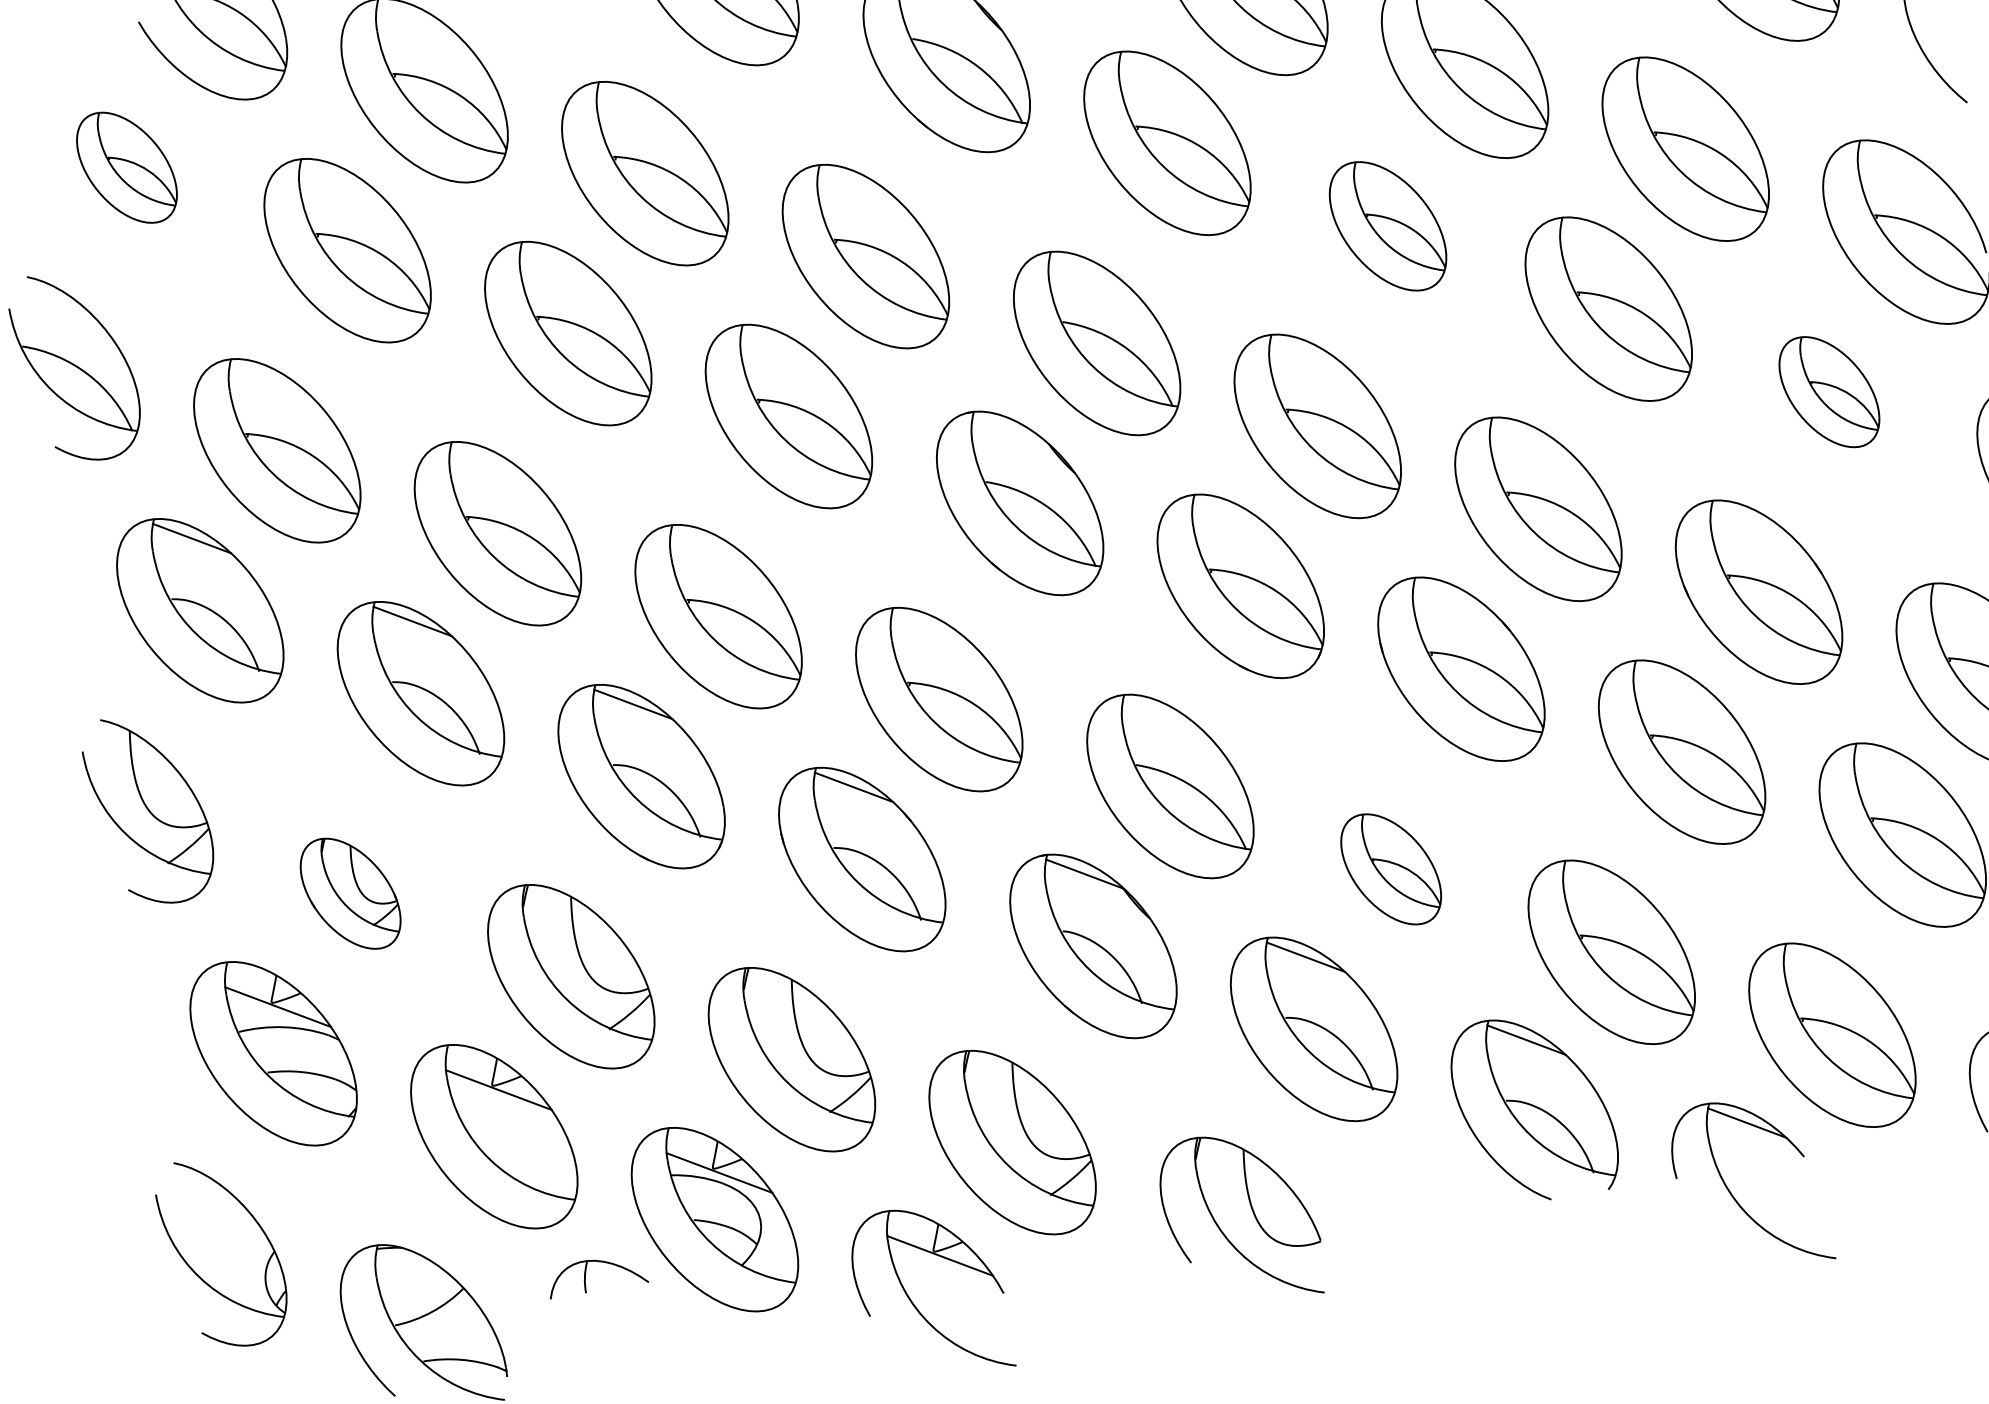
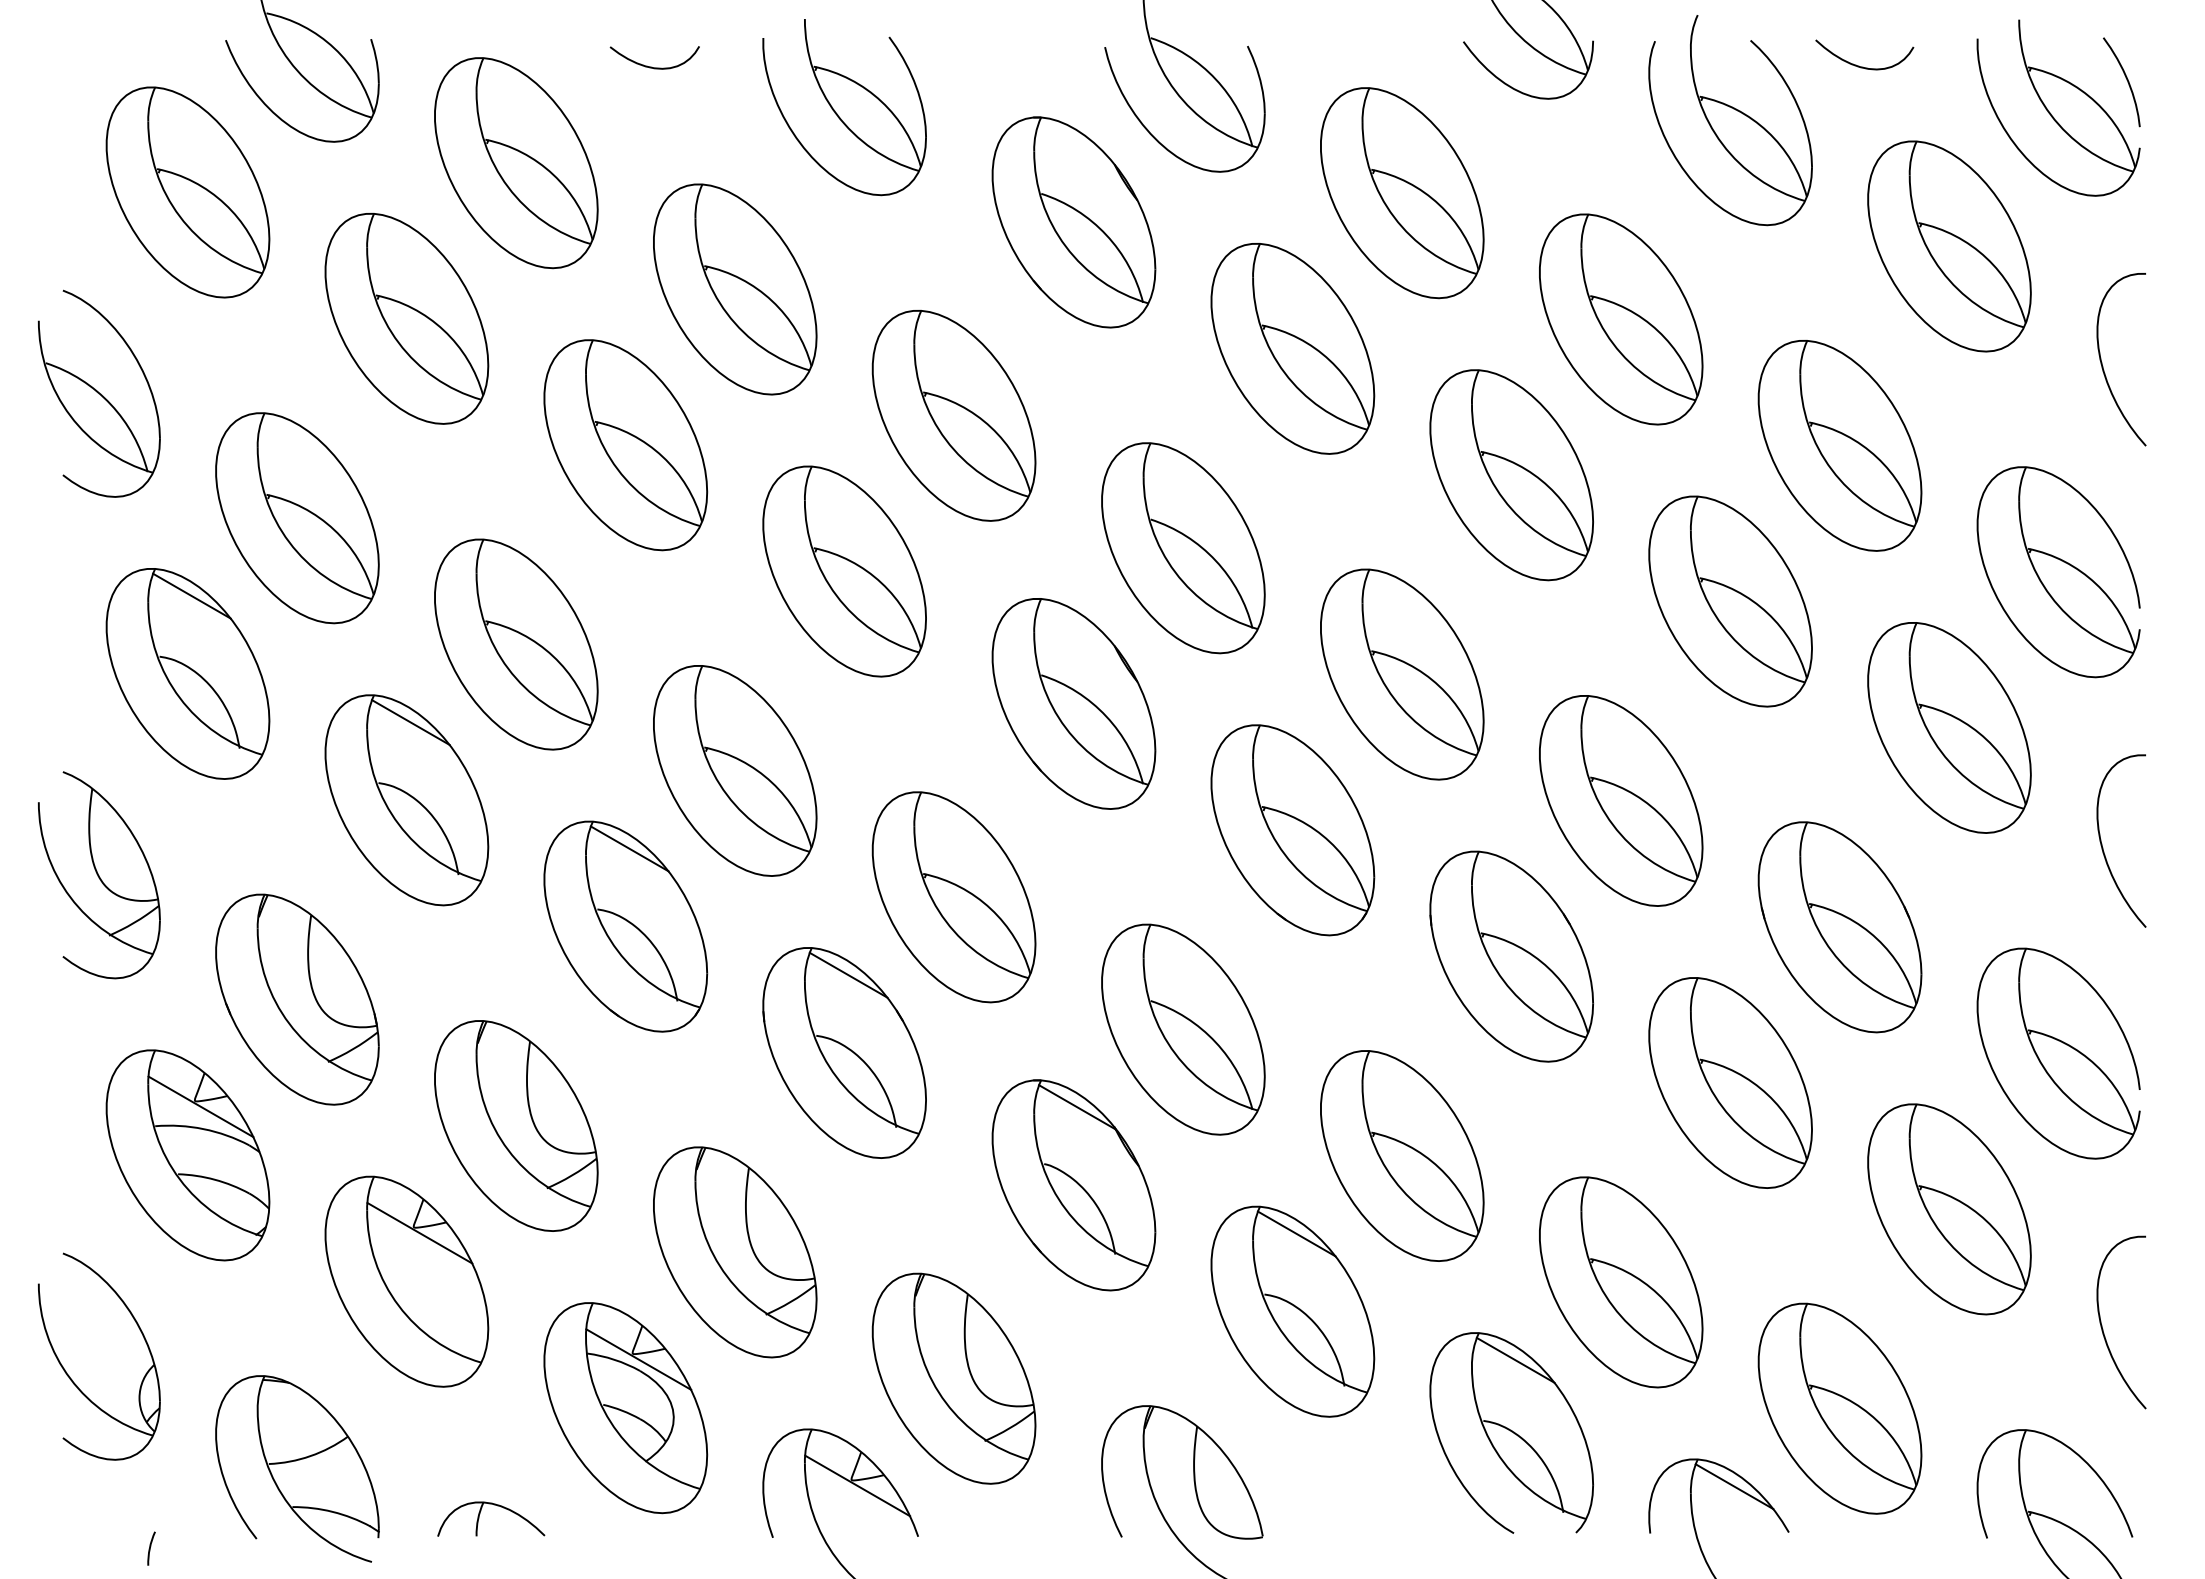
part: (126, 167) -> (187, 192), size x1.67
part: (1387, 226) -> (1511, 475), size x1.43
part: (1829, 391) -> (1949, 727), size x1.67
part: (1391, 868) -> (1402, 1155), size x1.67
part: (350, 893) -> (297, 999), size x1.67
part: (586, 1272) -> (480, 1514), moved

